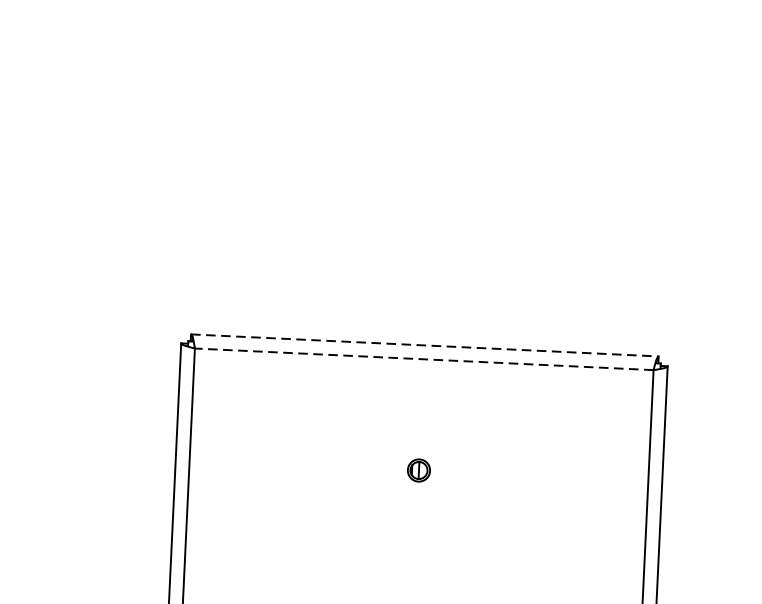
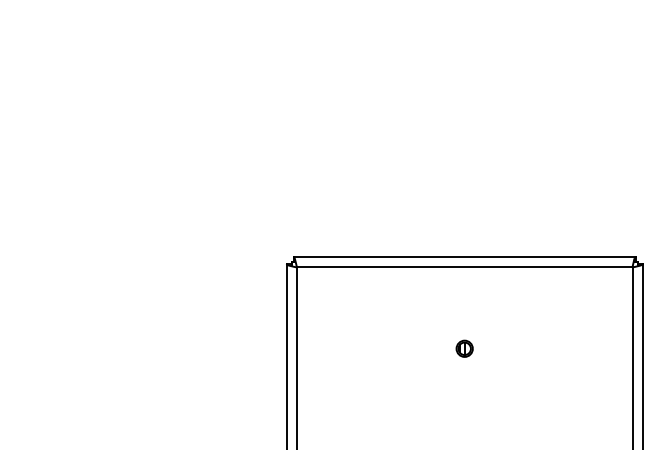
line: (425, 345) -> (465, 257), dashed -> solid
line: (423, 359) -> (464, 267), dashed -> solid

